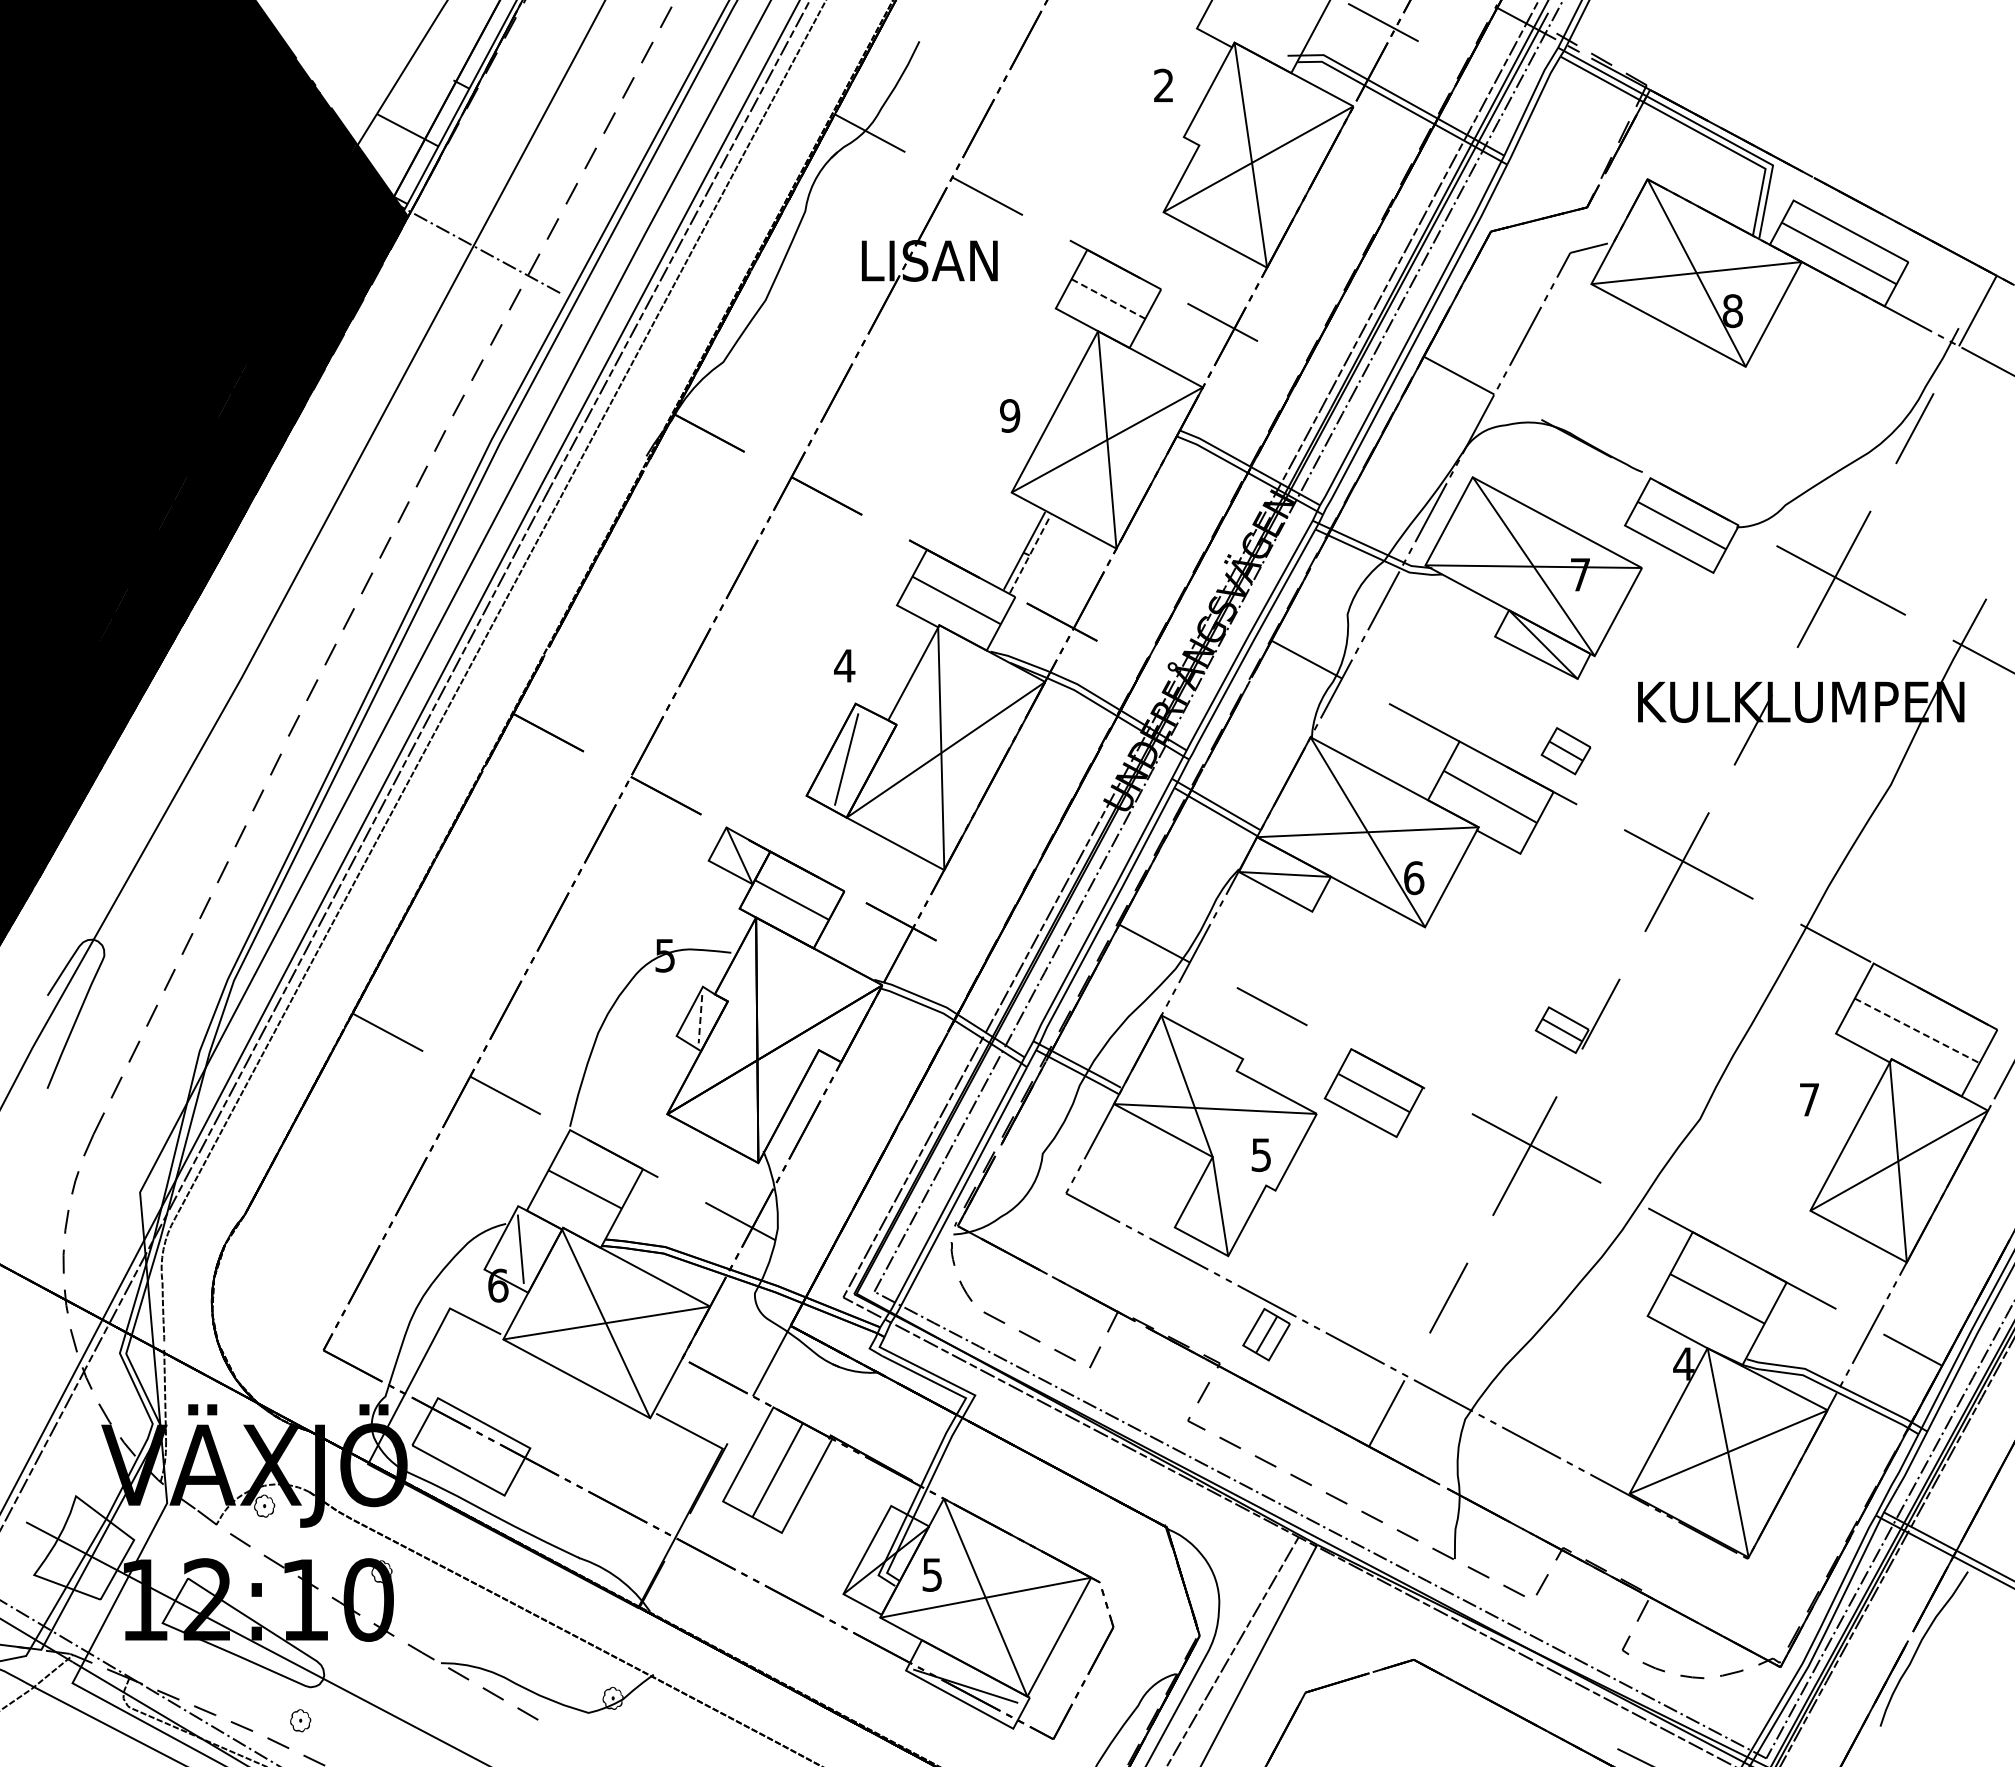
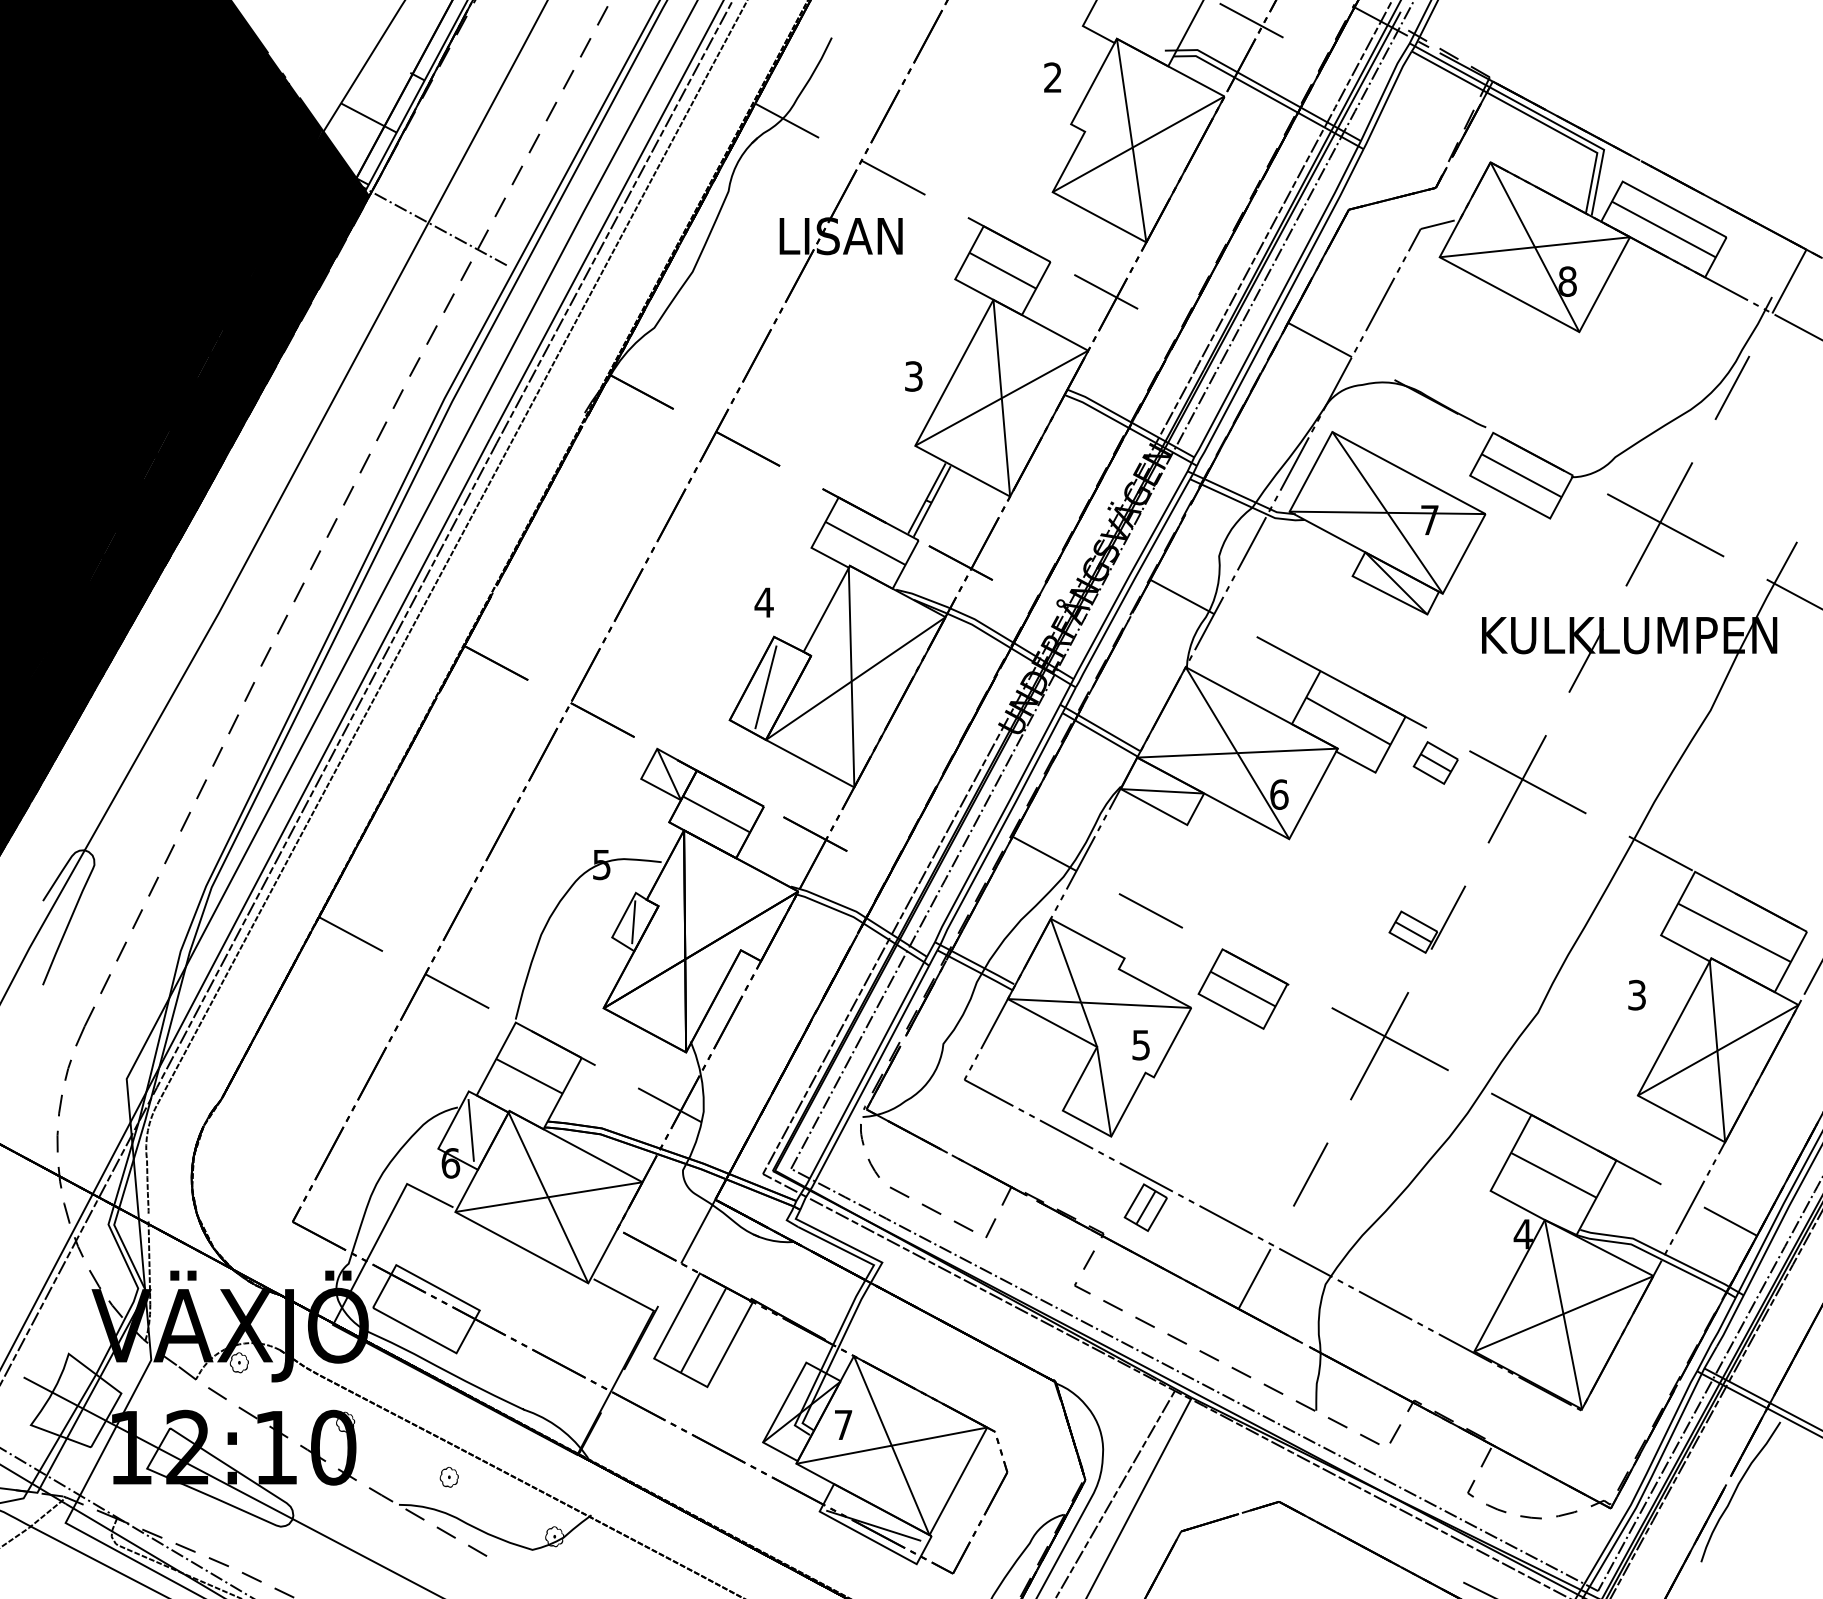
line: (1108, 299) -> (1002, 271), dashed -> solid
text: (1010, 415) -> (914, 376), 9 -> 3
line: (1030, 553) -> (932, 500), dashed -> solid
part: (1565, 751) -> (1435, 763), moved
line: (700, 1019) -> (633, 922), dashed -> solid
line: (1917, 1031) -> (1734, 933), dashed -> solid
text: (1809, 1099) -> (1637, 994), 7 -> 3
text: (931, 1574) -> (842, 1424), 5 -> 7
part: (300, 1720) -> (449, 1477), moved

